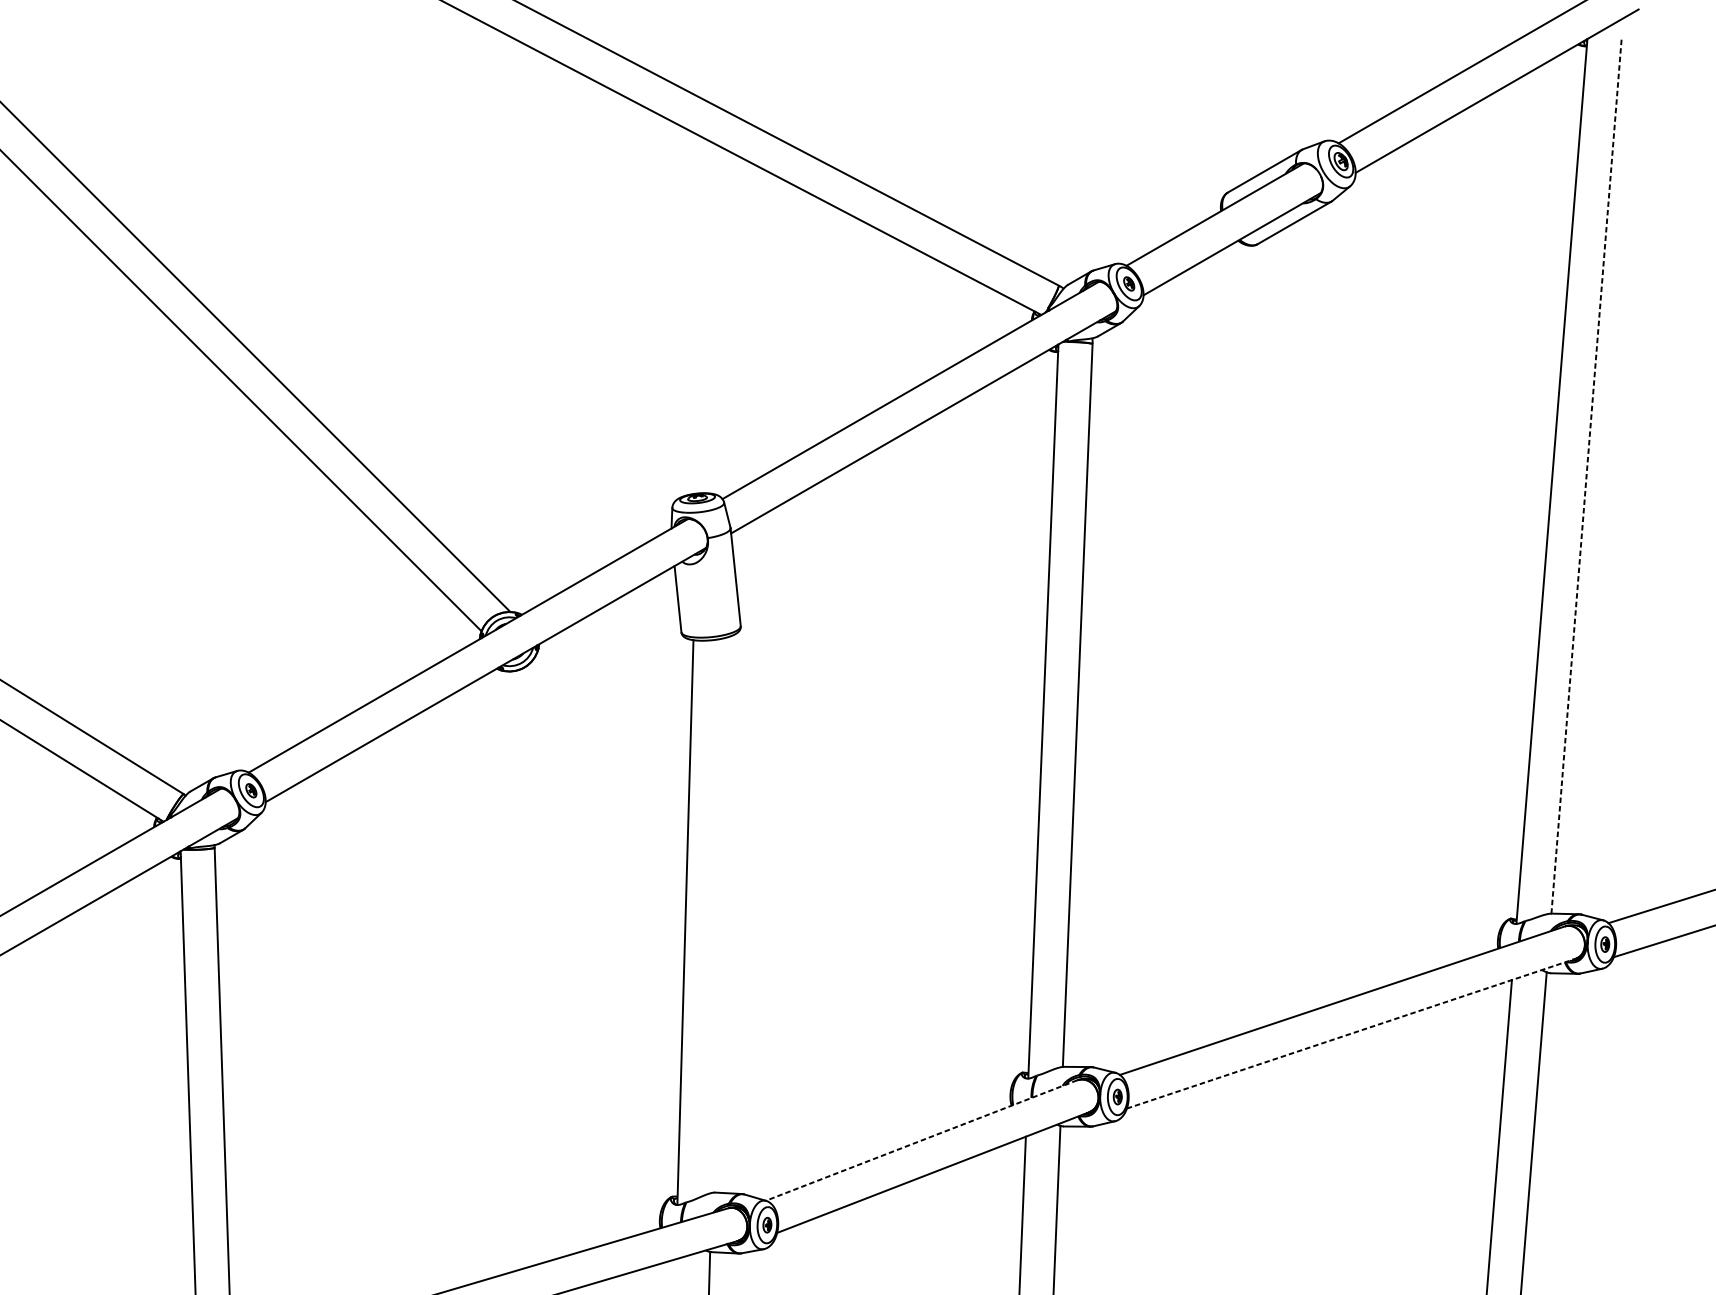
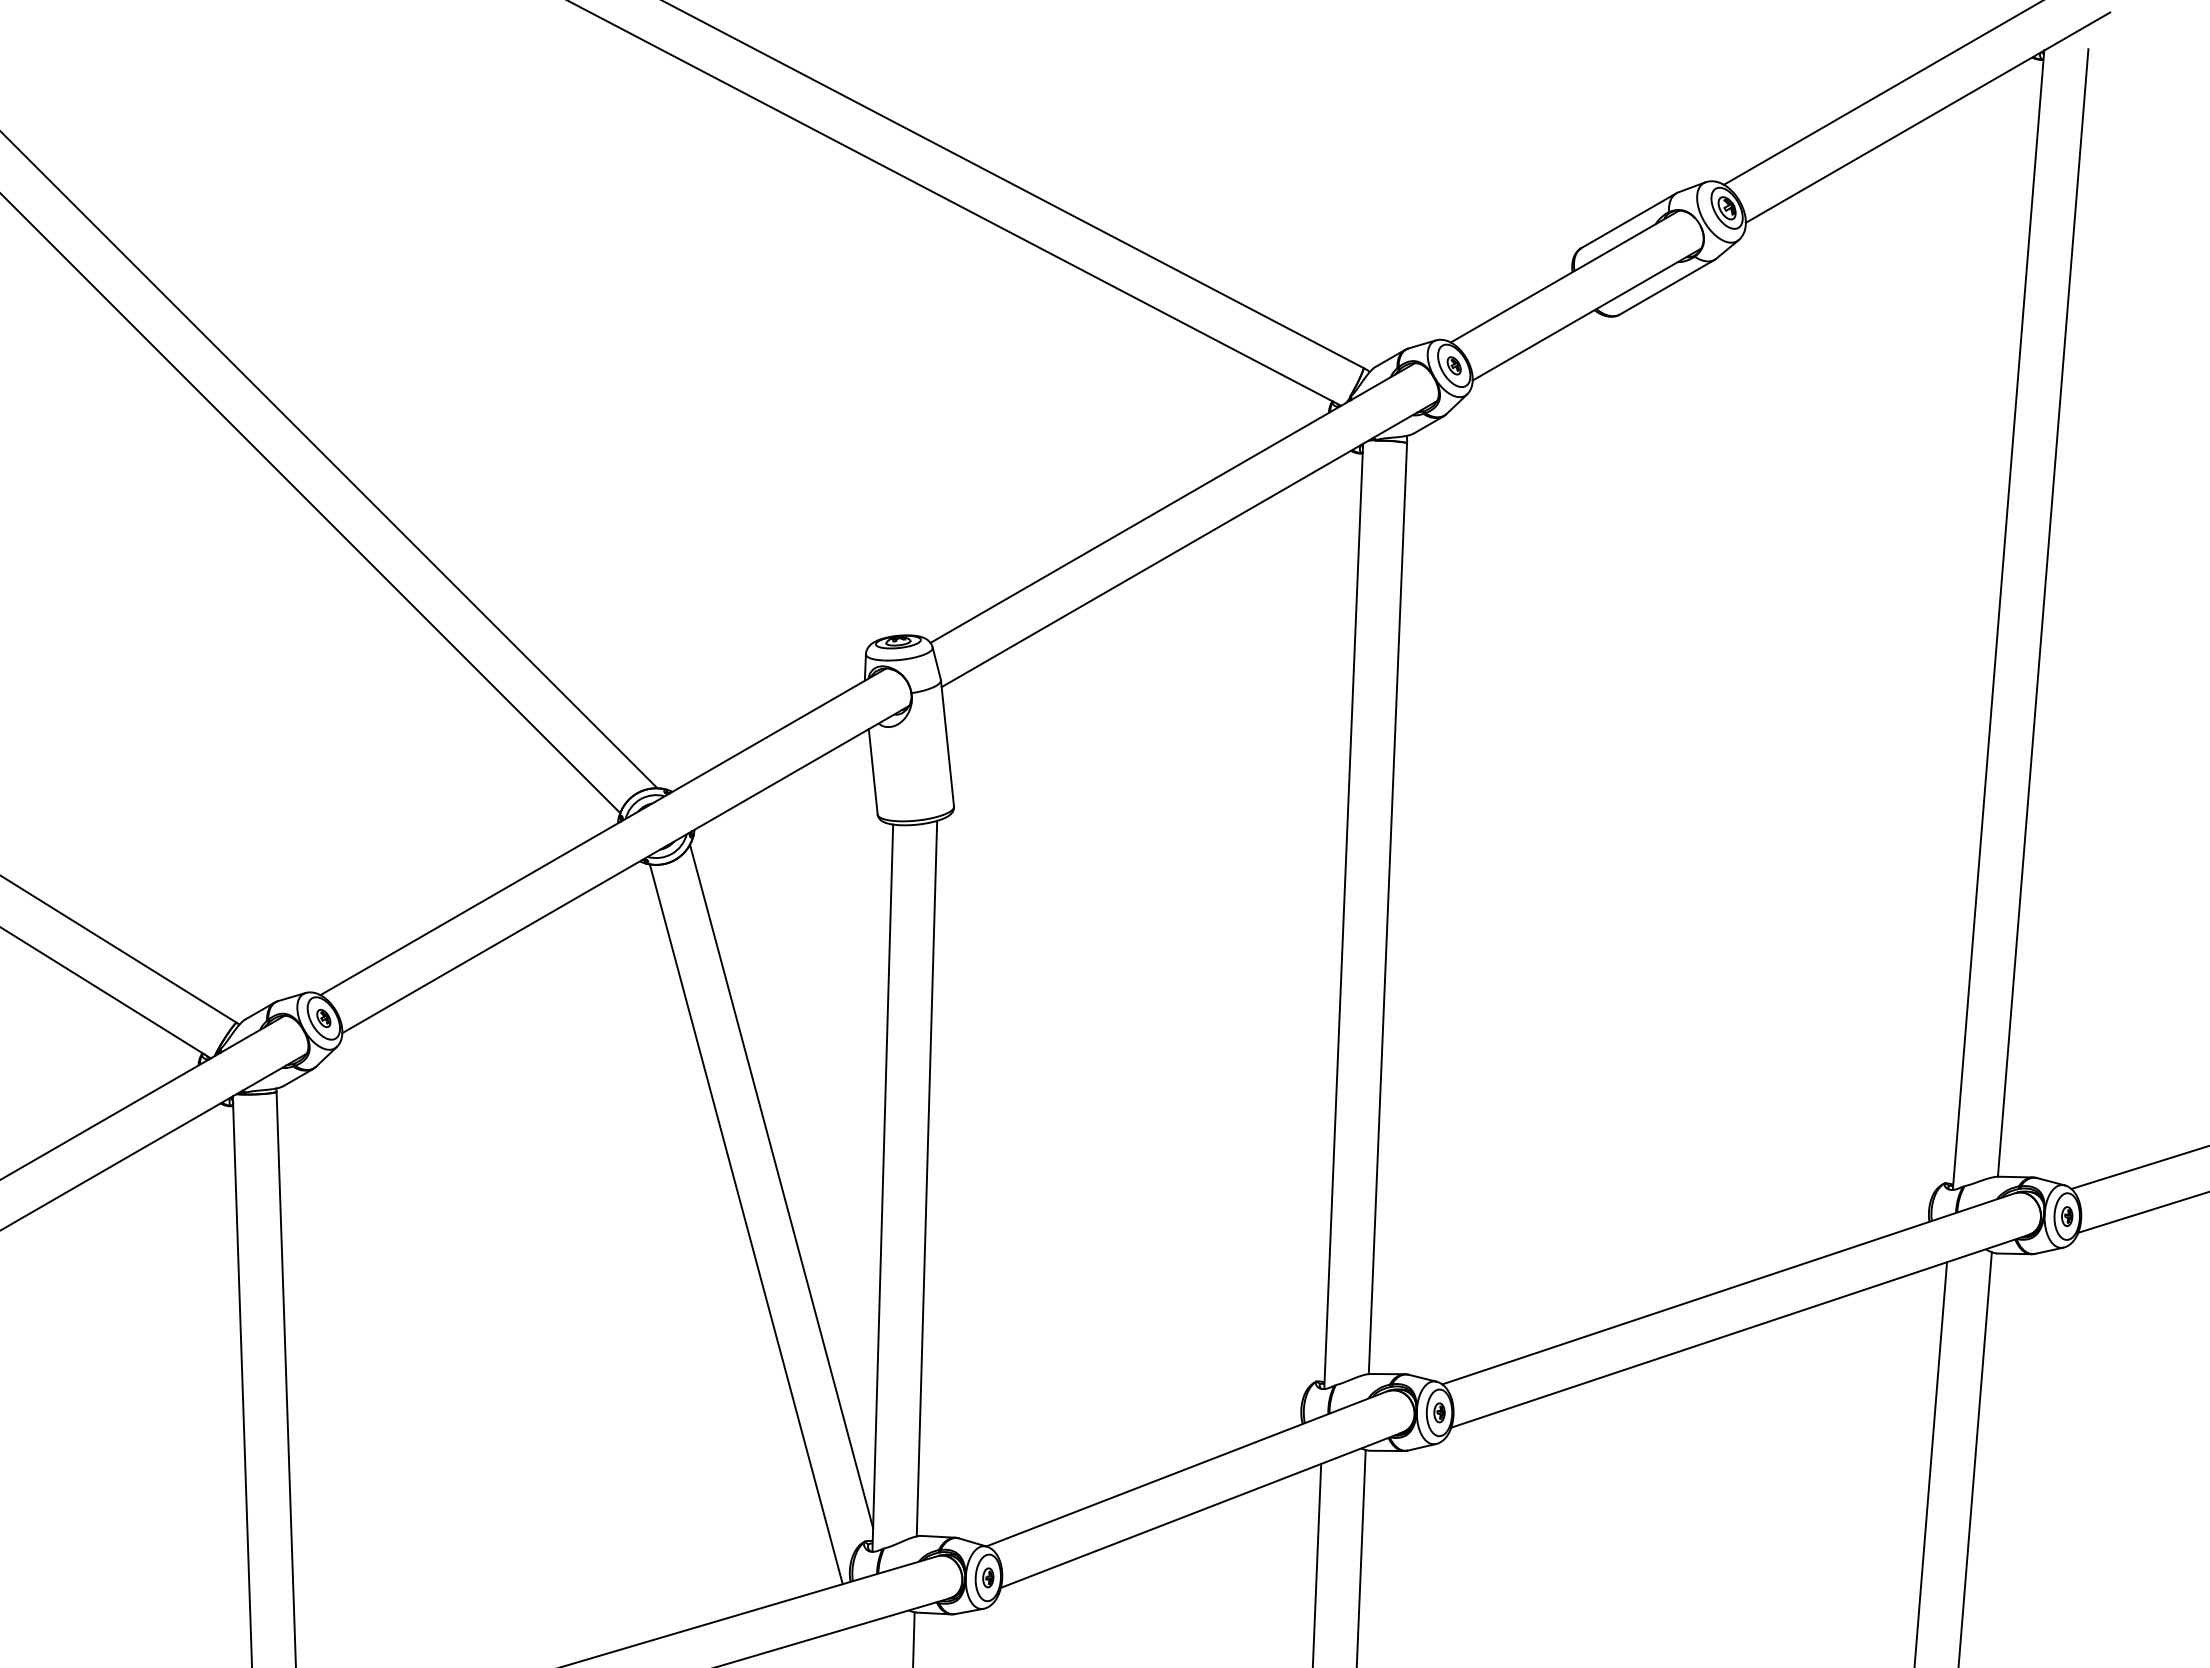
line: (1586, 475) -> (2043, 612), dashed -> solid
line: (719, 915) -> (926, 1178), added
line: (606, 921) -> (781, 1186), added
line: (578, 950) -> (745, 1224), added
line: (1351, 1033) -> (1740, 1331), dashed -> solid
line: (921, 1140) -> (1186, 1468), dashed -> solid

